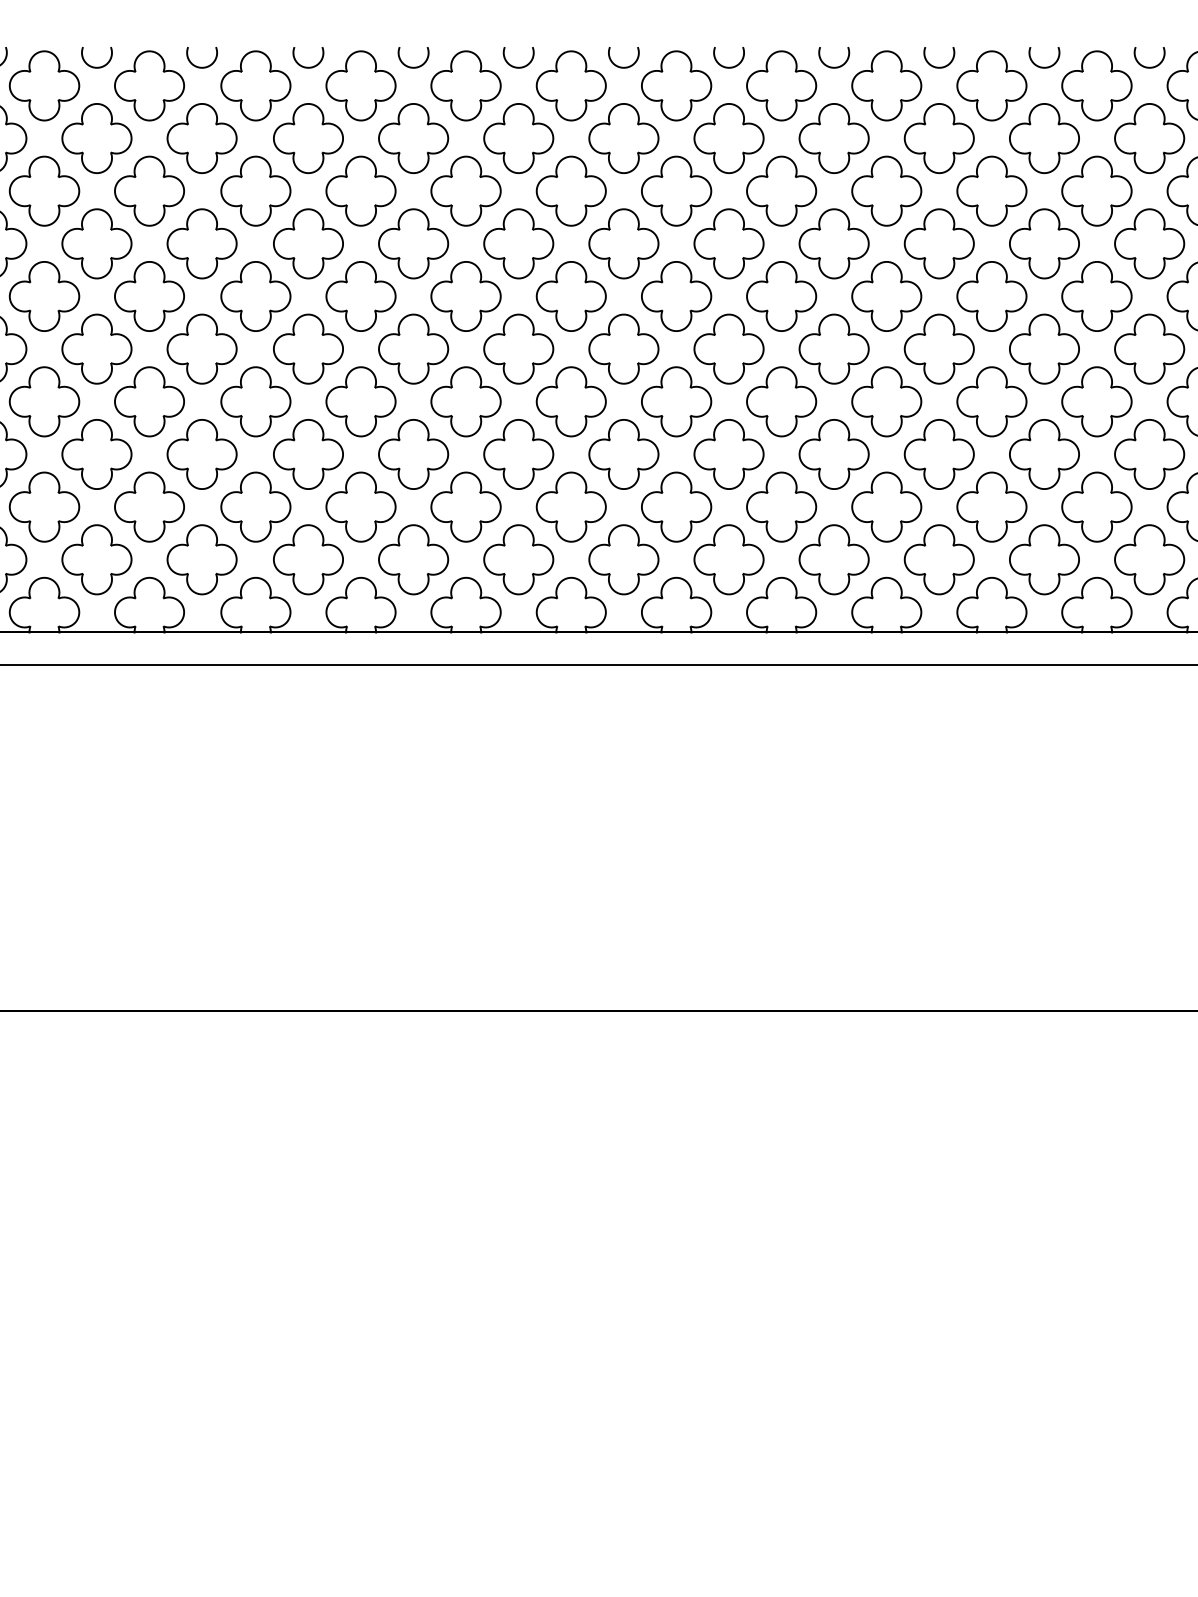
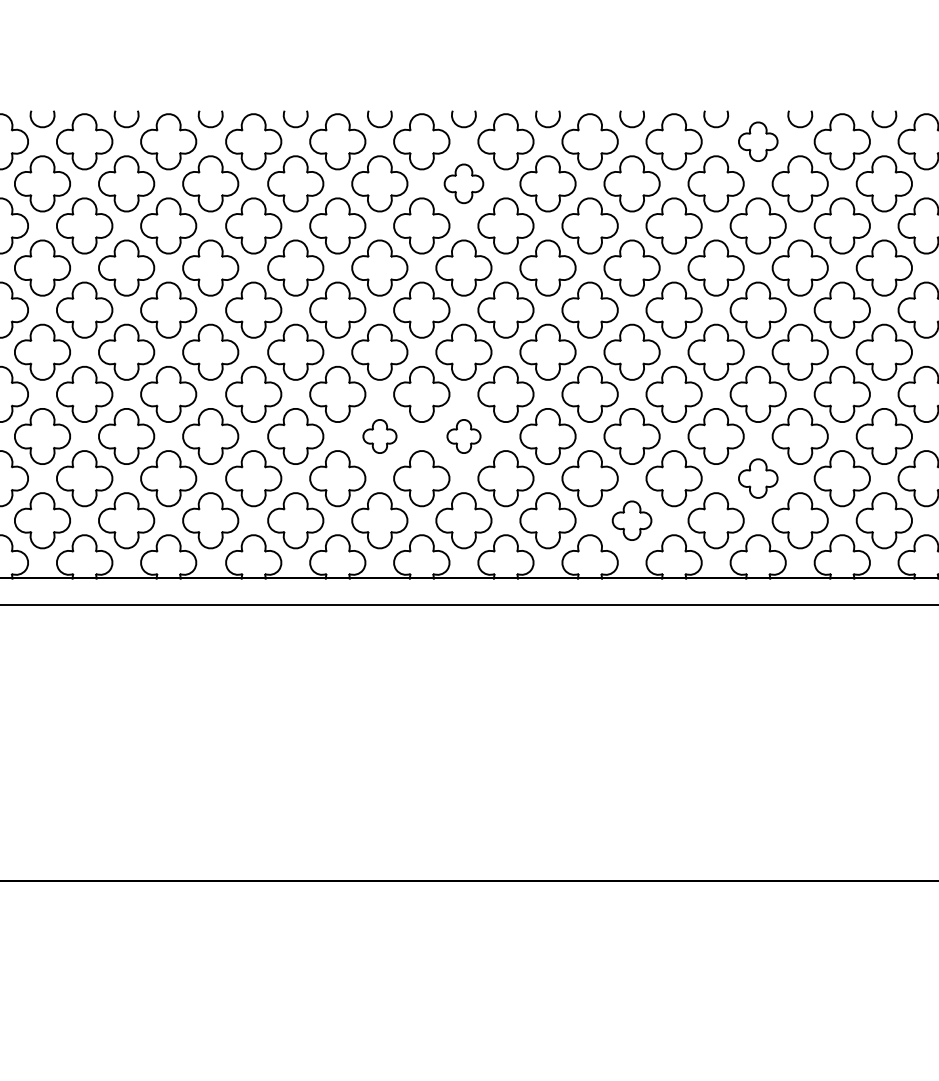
part: (886, 85) -> (758, 141), size x0.7
part: (518, 138) -> (463, 183), size x0.7
part: (413, 454) -> (379, 436), size x0.6
part: (518, 454) -> (463, 436), size x0.6
part: (886, 506) -> (758, 478), size x0.7
part: (728, 559) -> (631, 520), size x0.7

